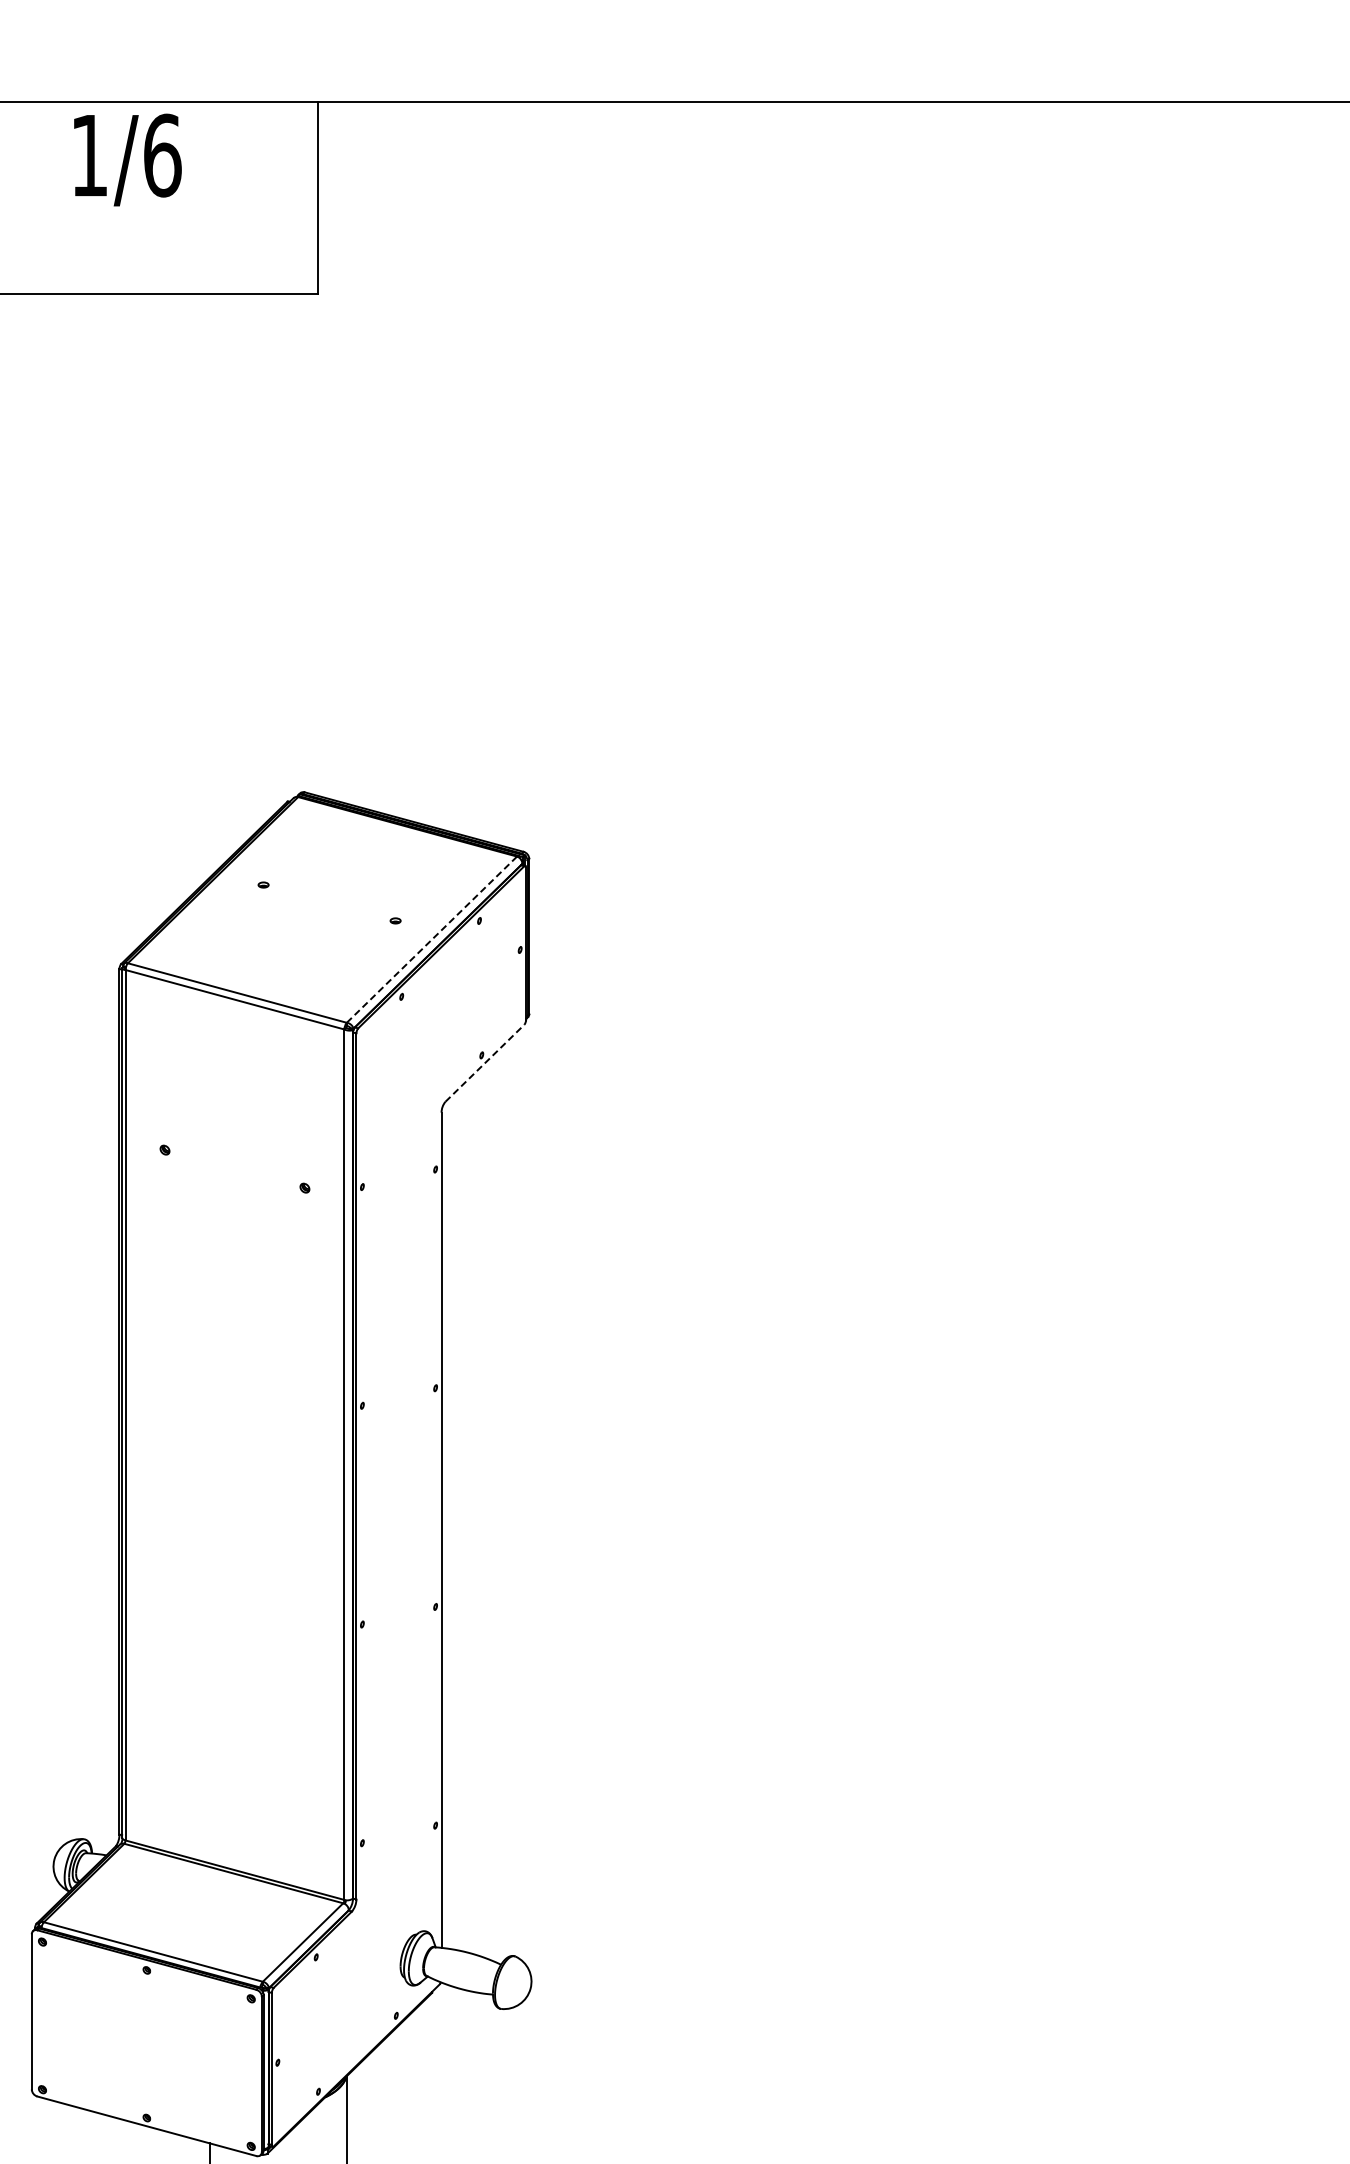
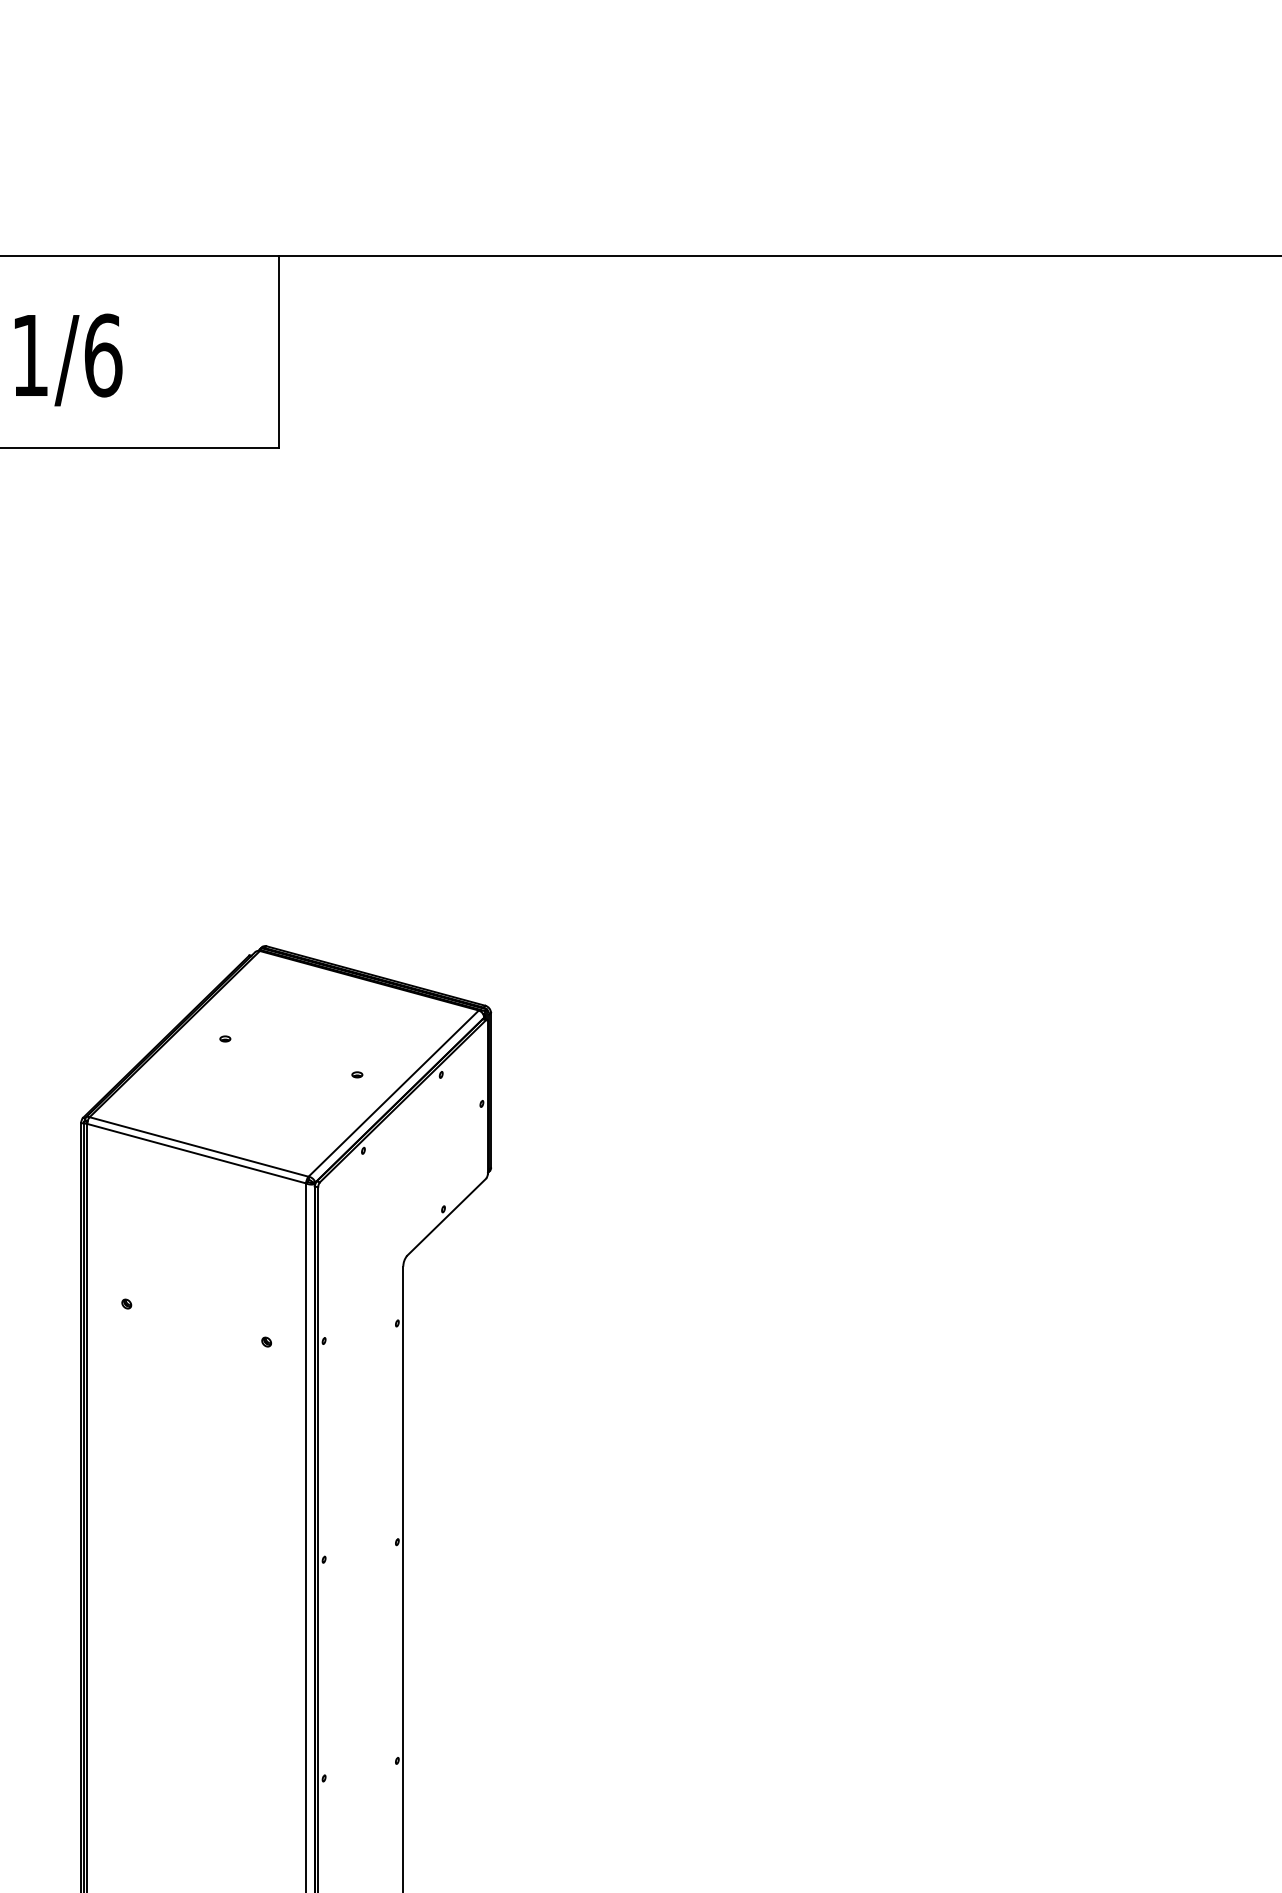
text: (127, 159) -> (68, 359), moved
line: (431, 939) -> (393, 1093), dashed -> solid
line: (485, 1062) -> (447, 1216), dashed -> solid

